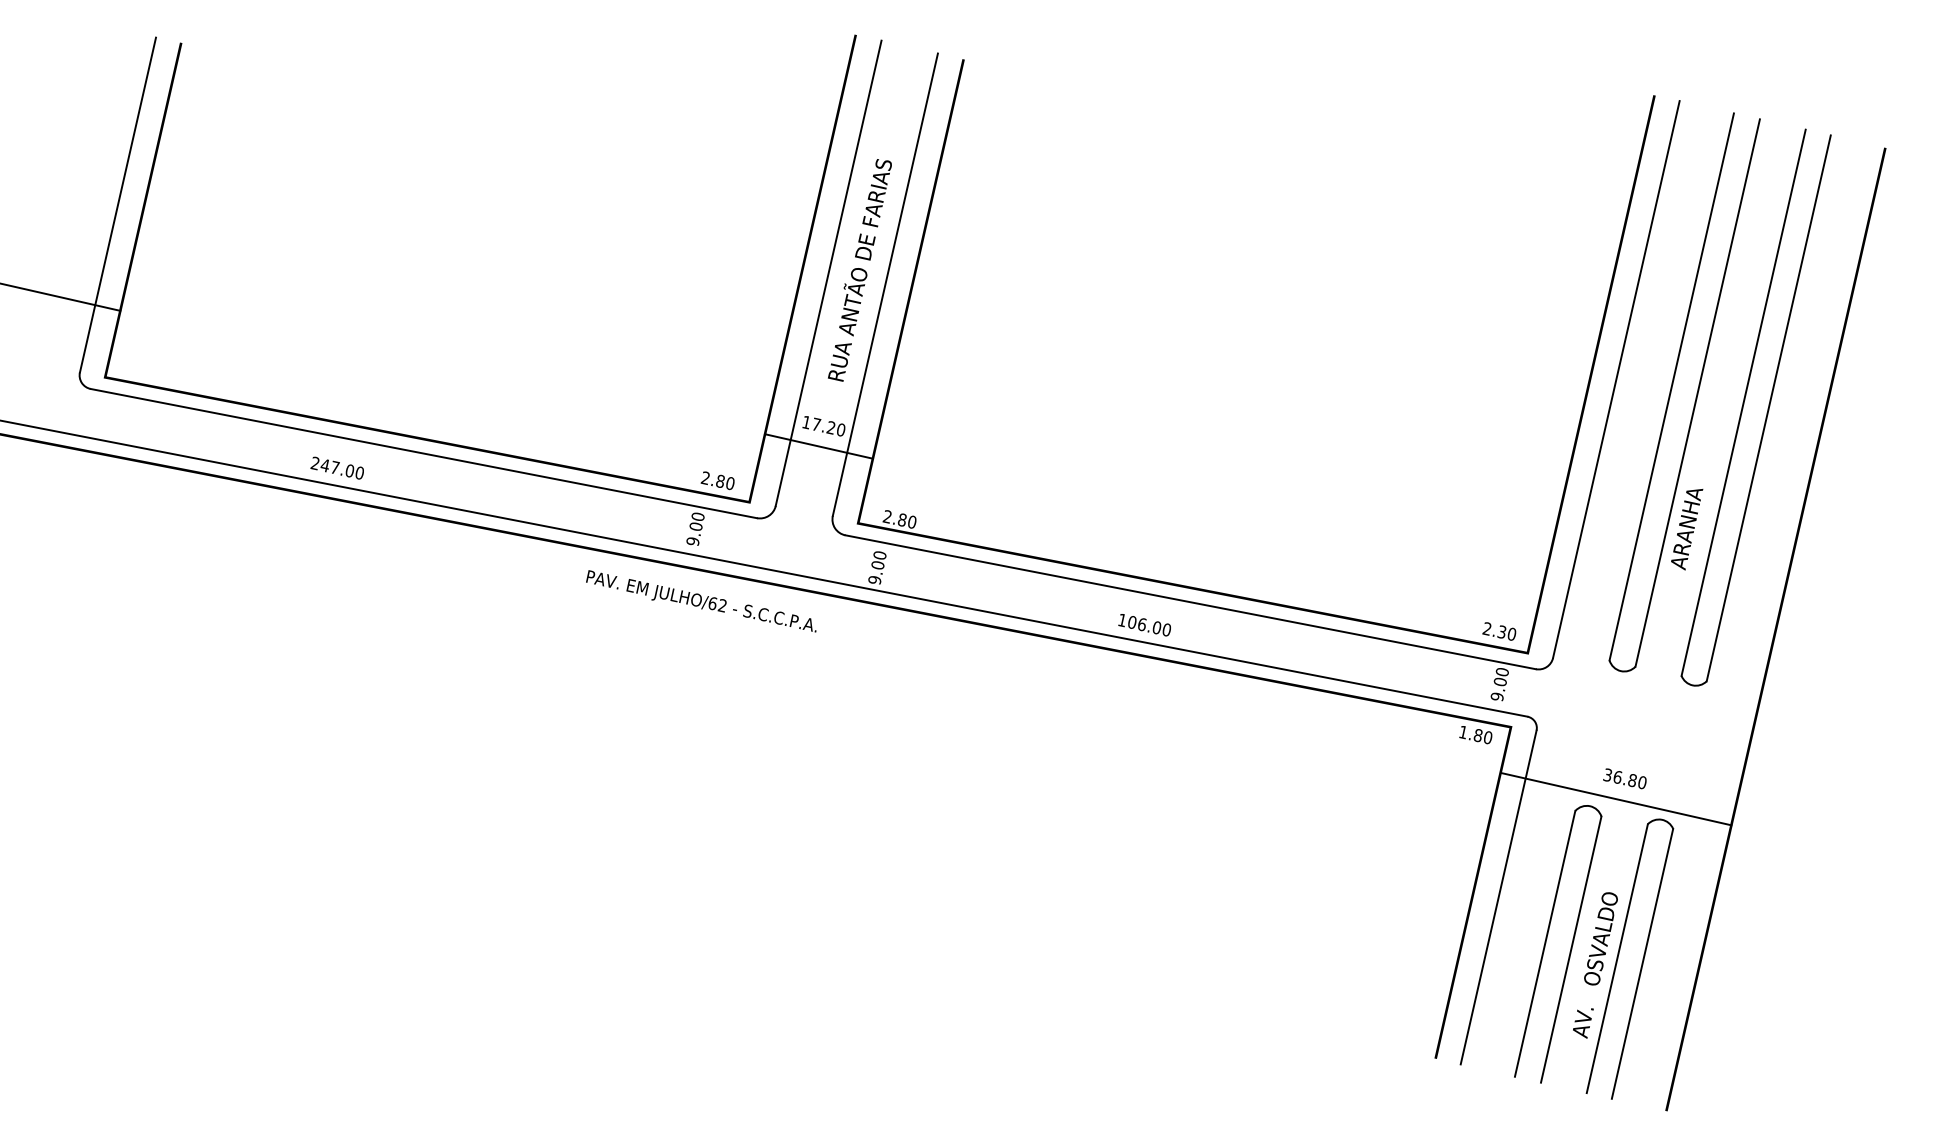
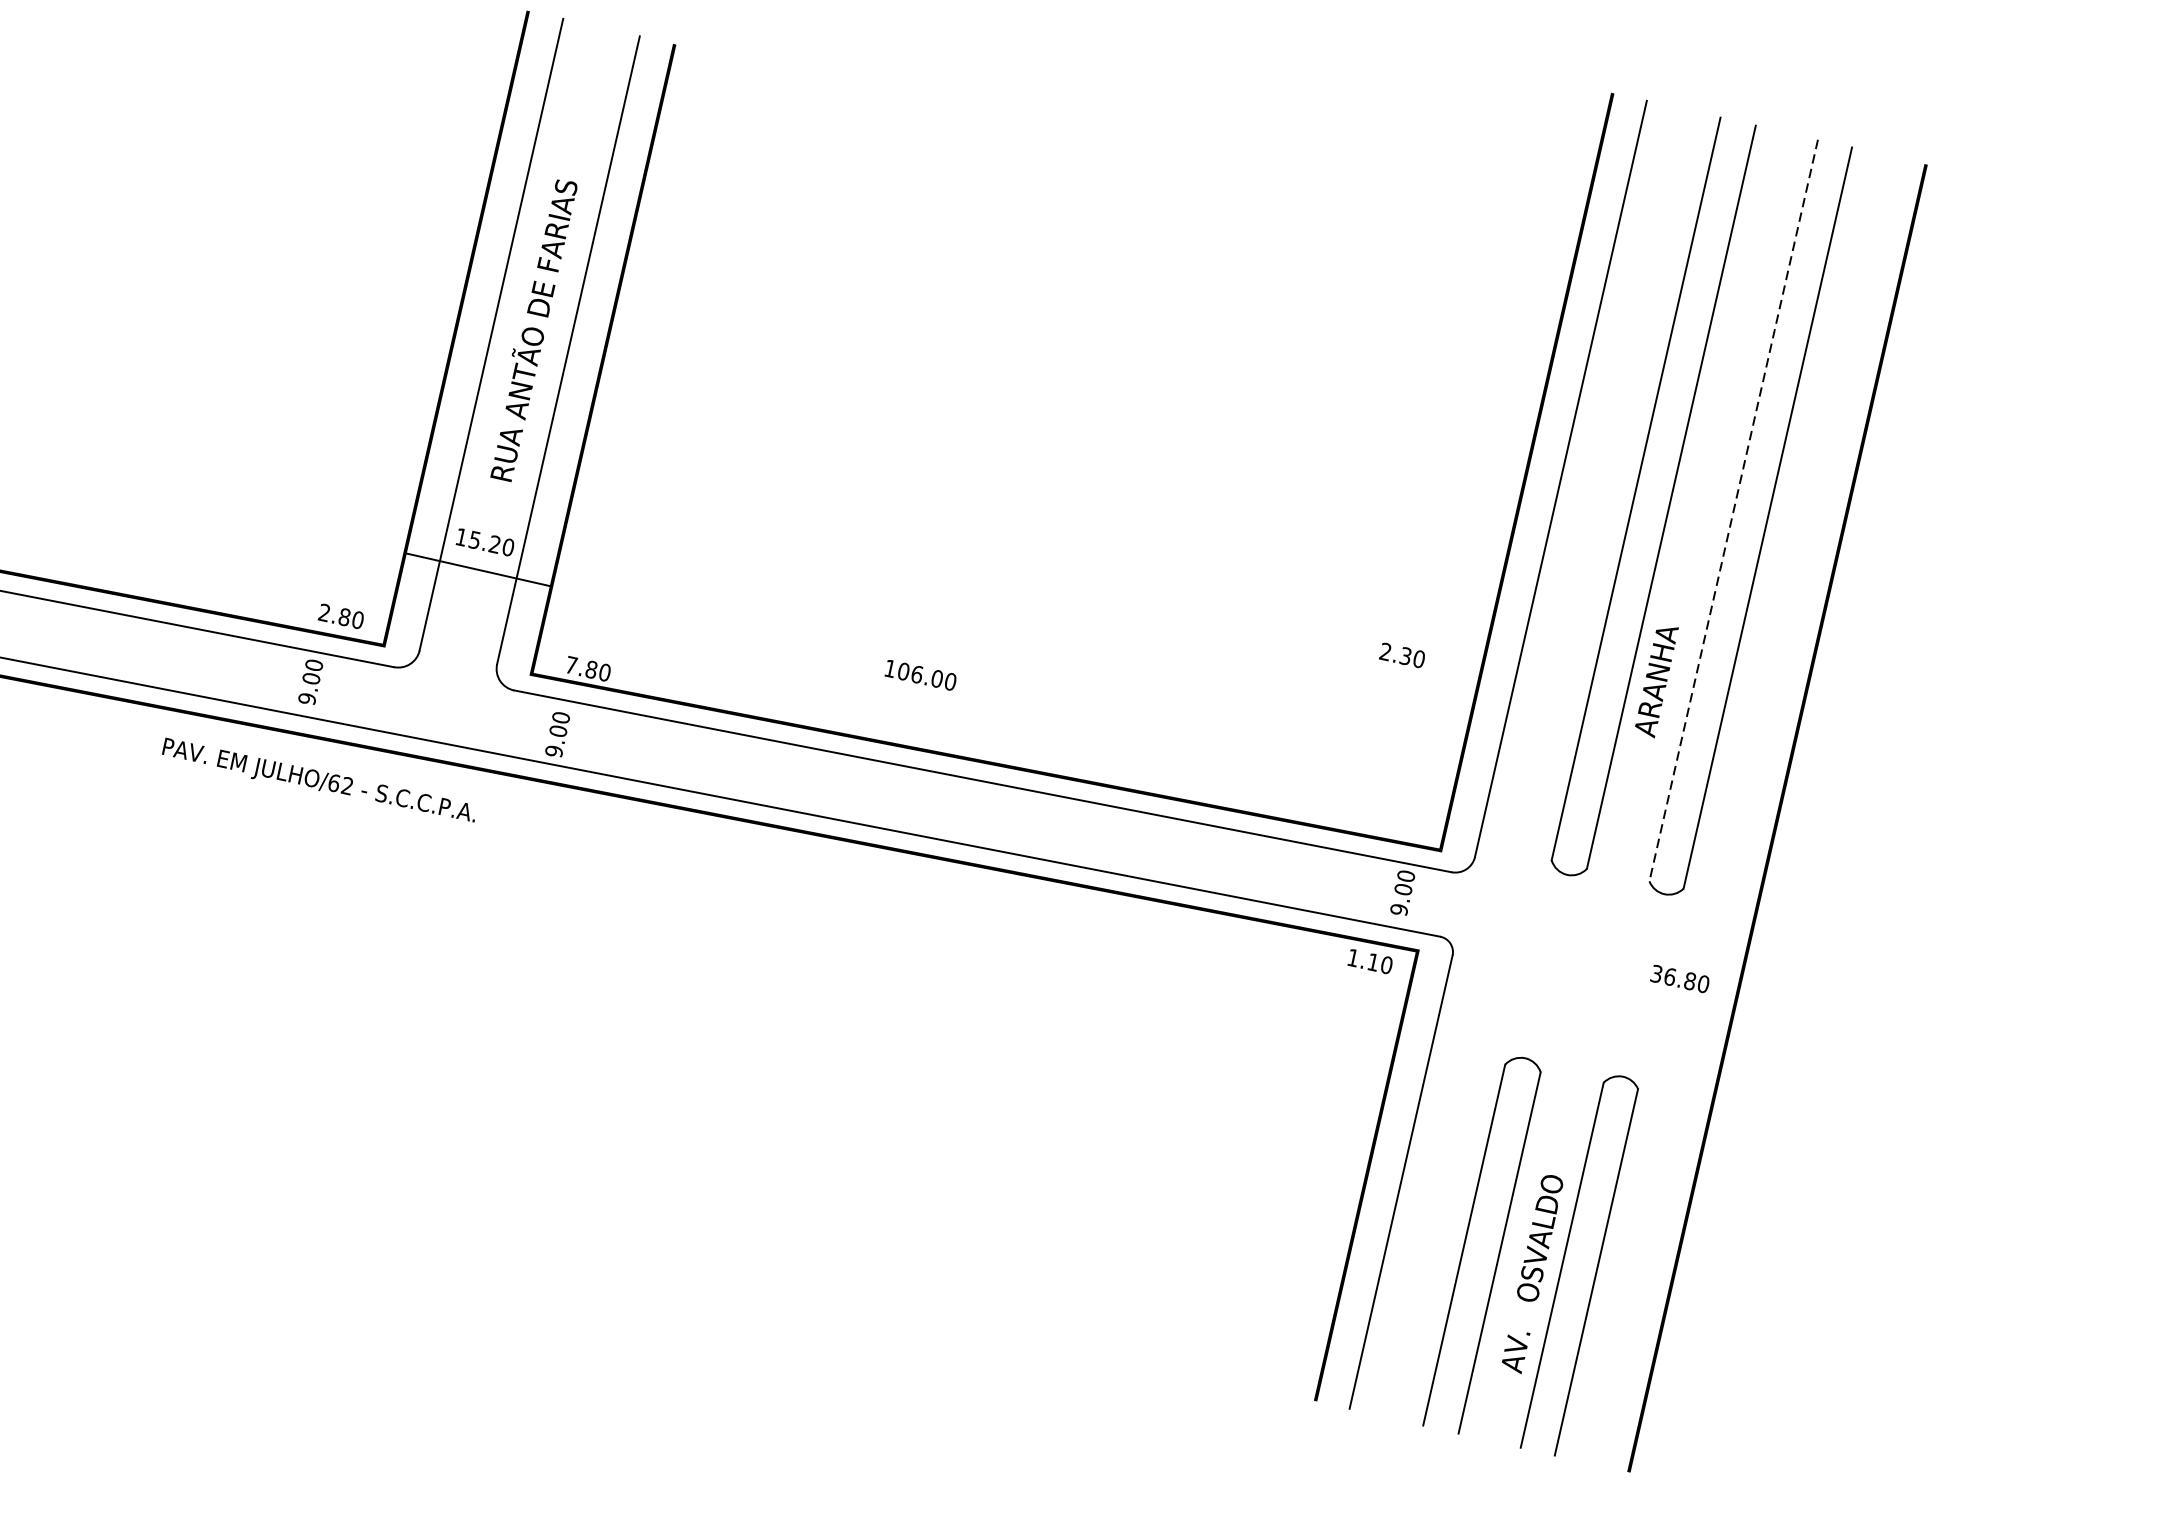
line: (1743, 403) -> (1733, 511), solid -> dashed
text: (816, 424) -> (474, 540), 17.20 -> 15.20
text: (887, 516) -> (571, 664), 2.80 -> 7.80
text: (1144, 625) -> (920, 675), moved
text: (1499, 631) -> (1402, 655), moved
text: (1477, 735) -> (1372, 962), 1.80 -> 1.10
text: (1624, 778) -> (1679, 978), moved
line: (1616, 799) -> (1561, 1049), removed

